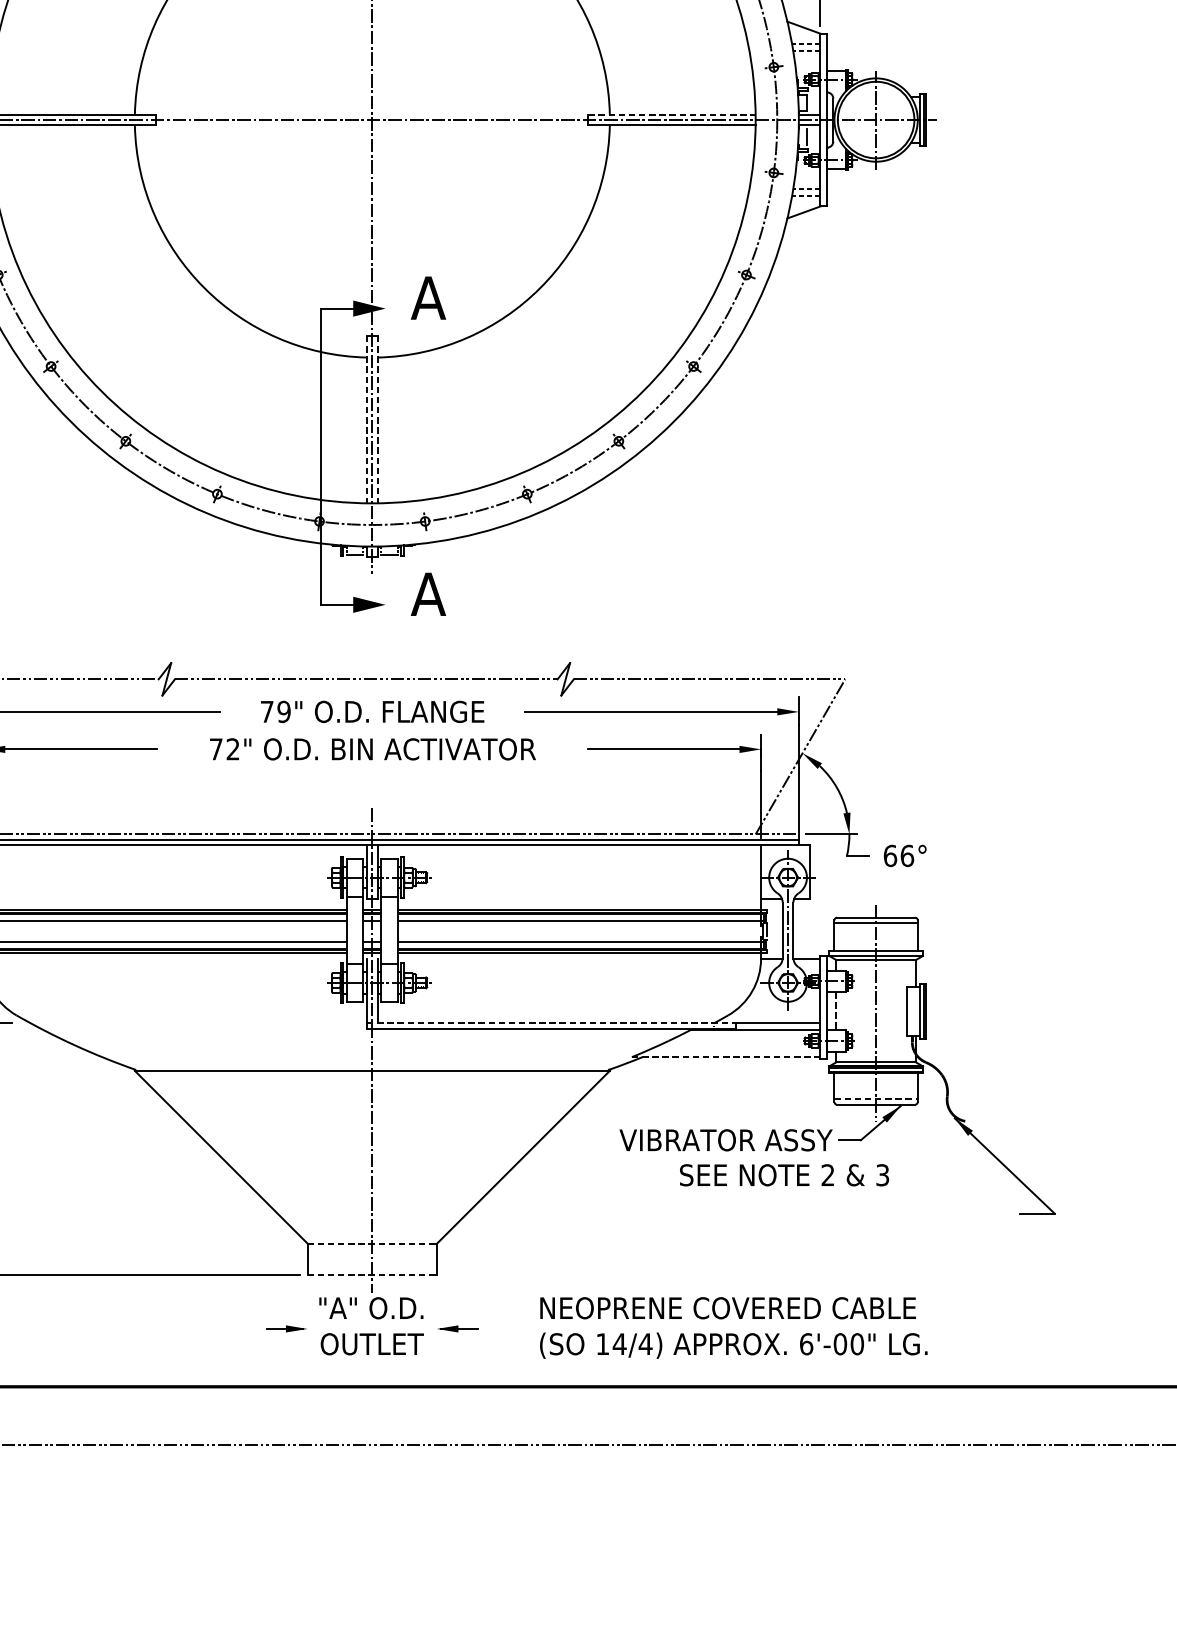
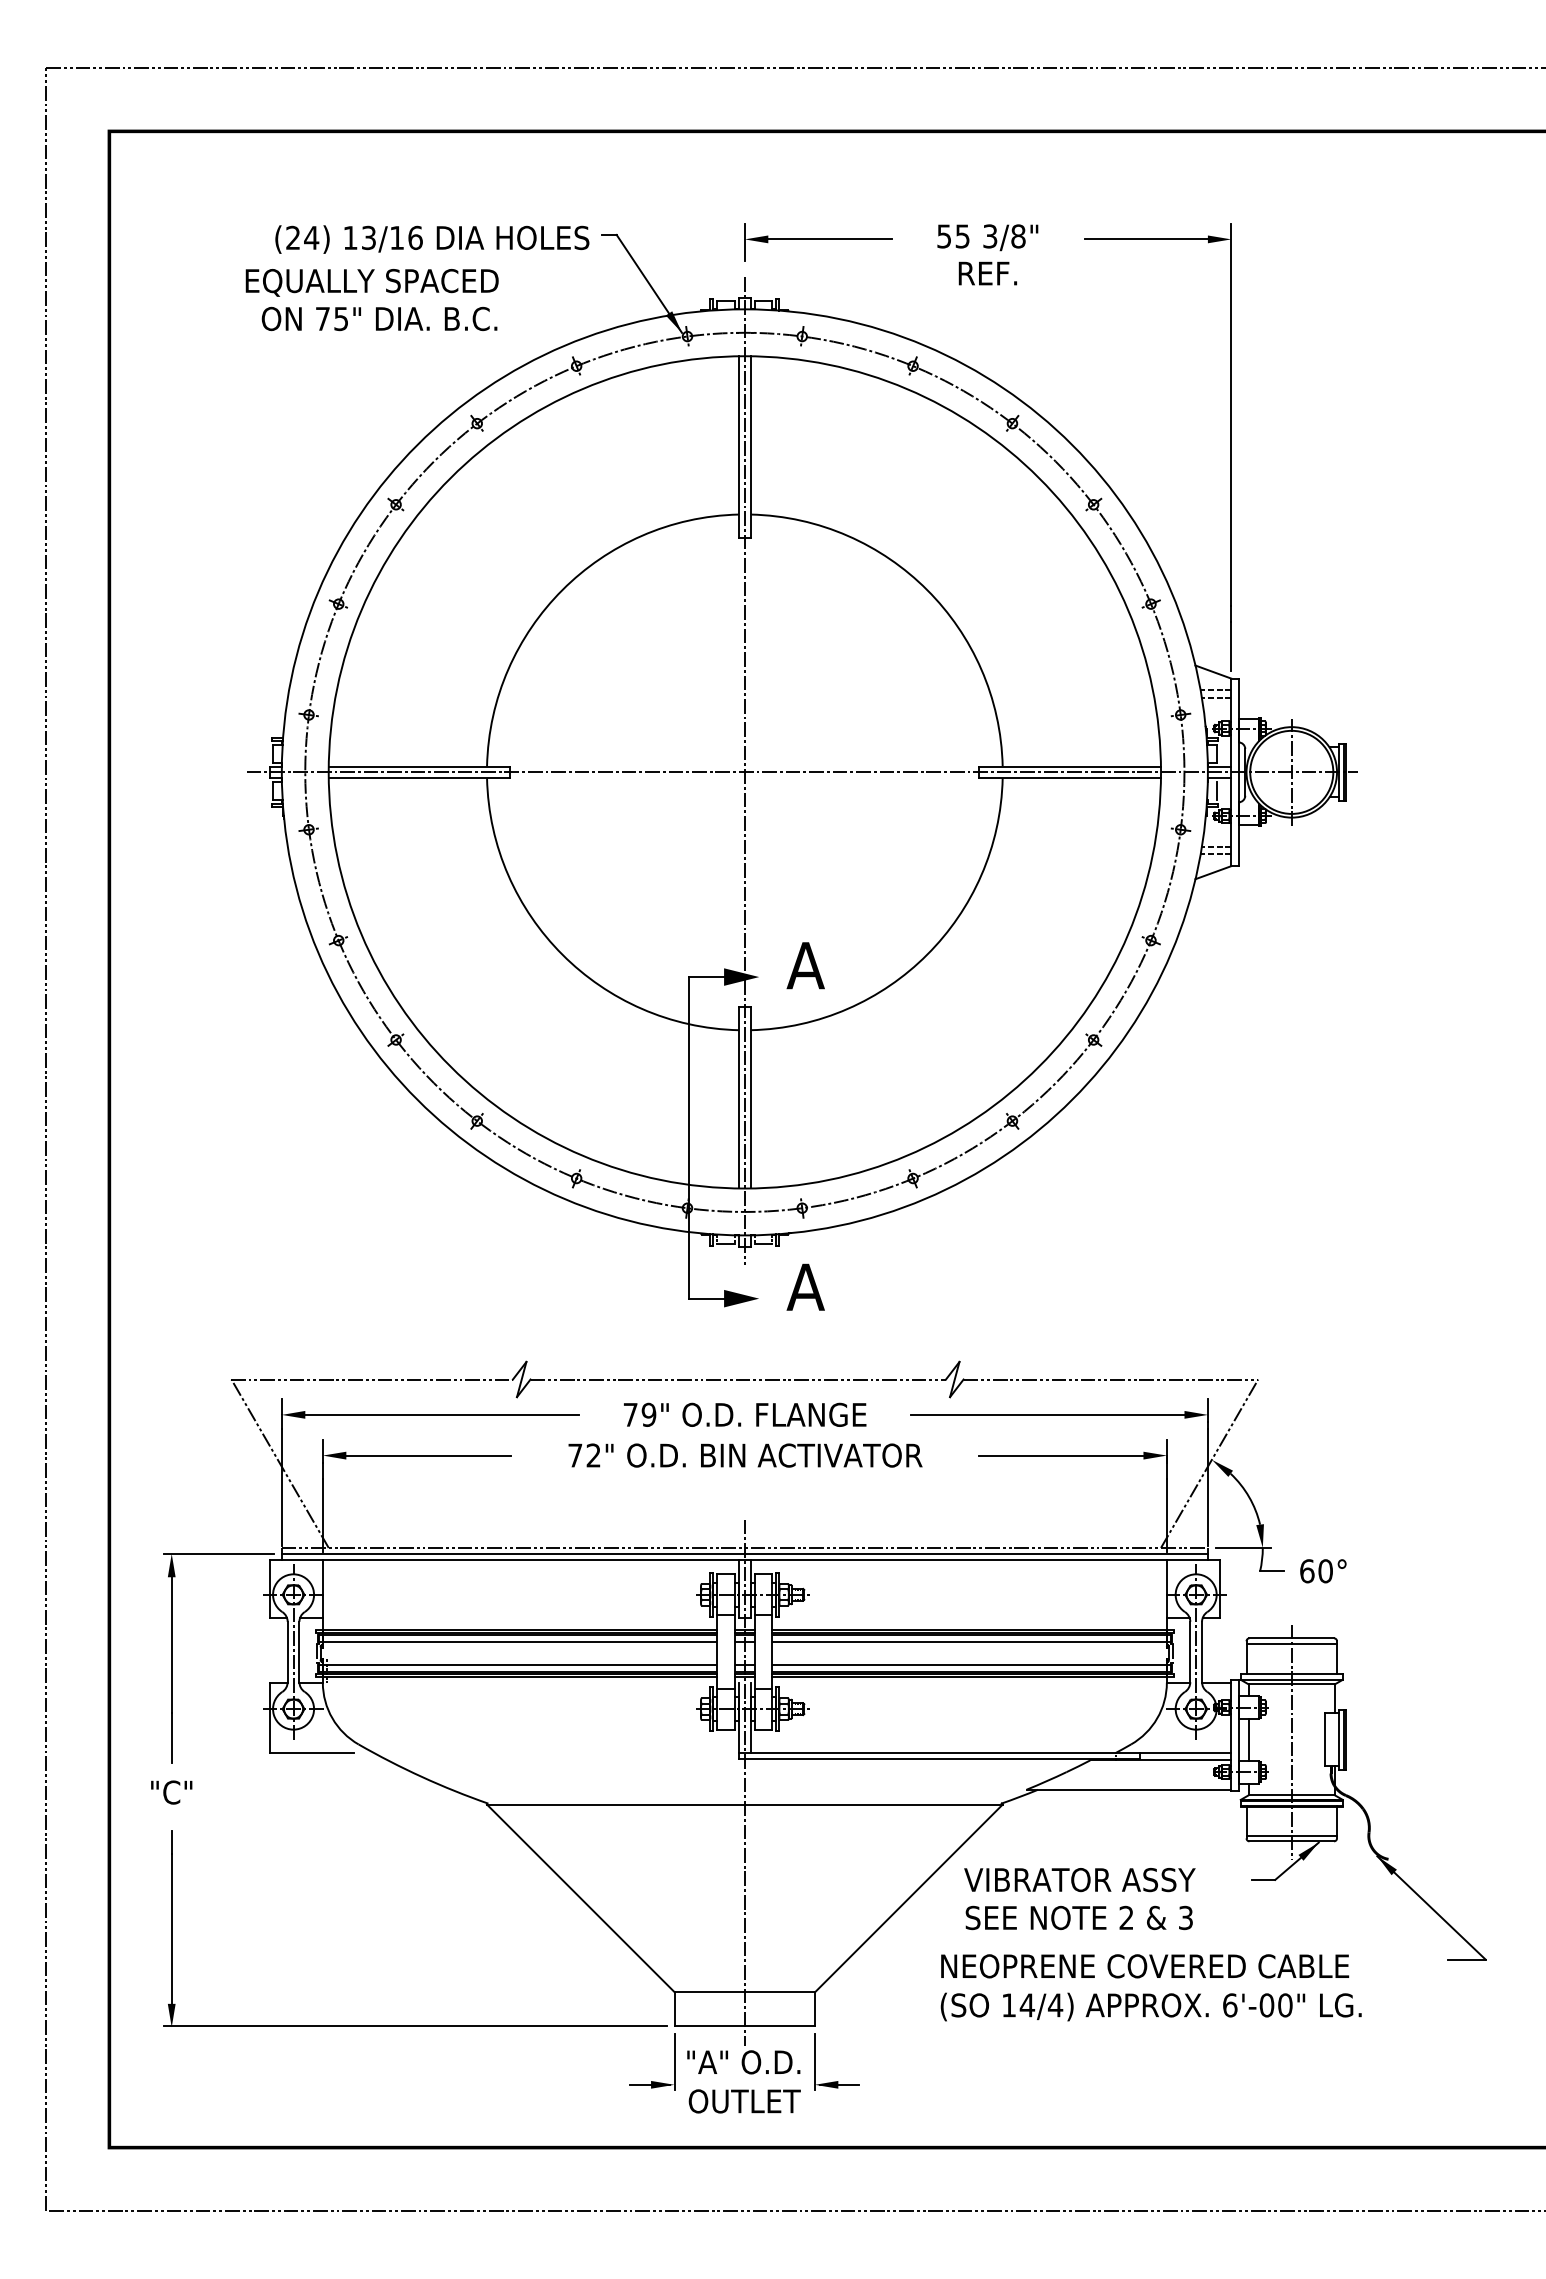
line: (672, 114) -> (1070, 766), dashed -> solid
line: (367, 419) -> (739, 1097), dashed -> solid
line: (377, 419) -> (750, 1097), dashed -> solid
text: (907, 856) -> (1325, 1571), 66° -> 60°
line: (836, 1010) -> (1248, 1739), dashed -> solid
line: (551, 1023) -> (939, 1753), dashed -> solid
line: (726, 1056) -> (1129, 1789), dashed -> solid
line: (876, 1099) -> (1292, 1835), dashed -> solid
text: (725, 1140) -> (1079, 1880), moved
text: (783, 1174) -> (1078, 1917), moved
line: (372, 1243) -> (745, 1992), dashed -> solid
line: (372, 1274) -> (745, 2025), dashed -> solid
line: (307, 1307) -> (674, 2061), added
line: (437, 1307) -> (815, 2061), added
text: (733, 1327) -> (1150, 1987), moved

